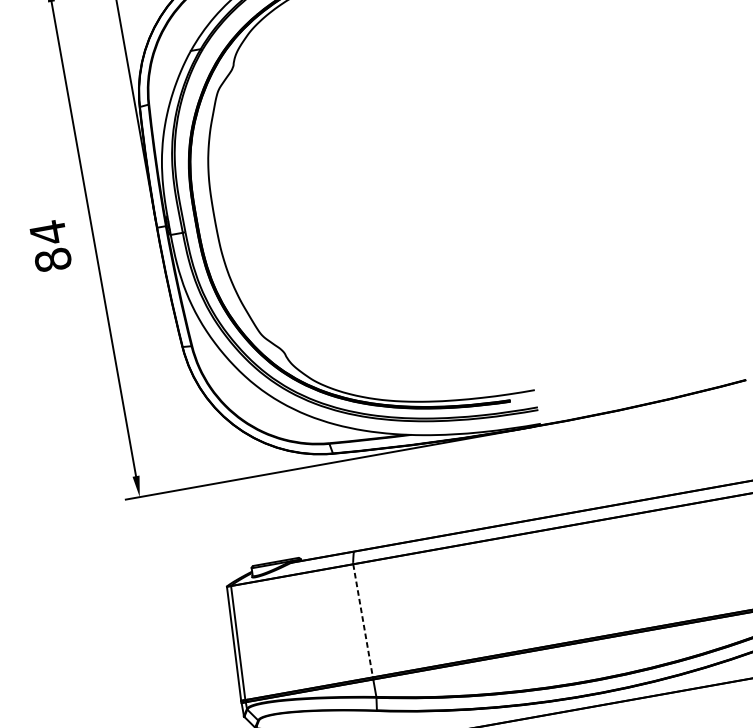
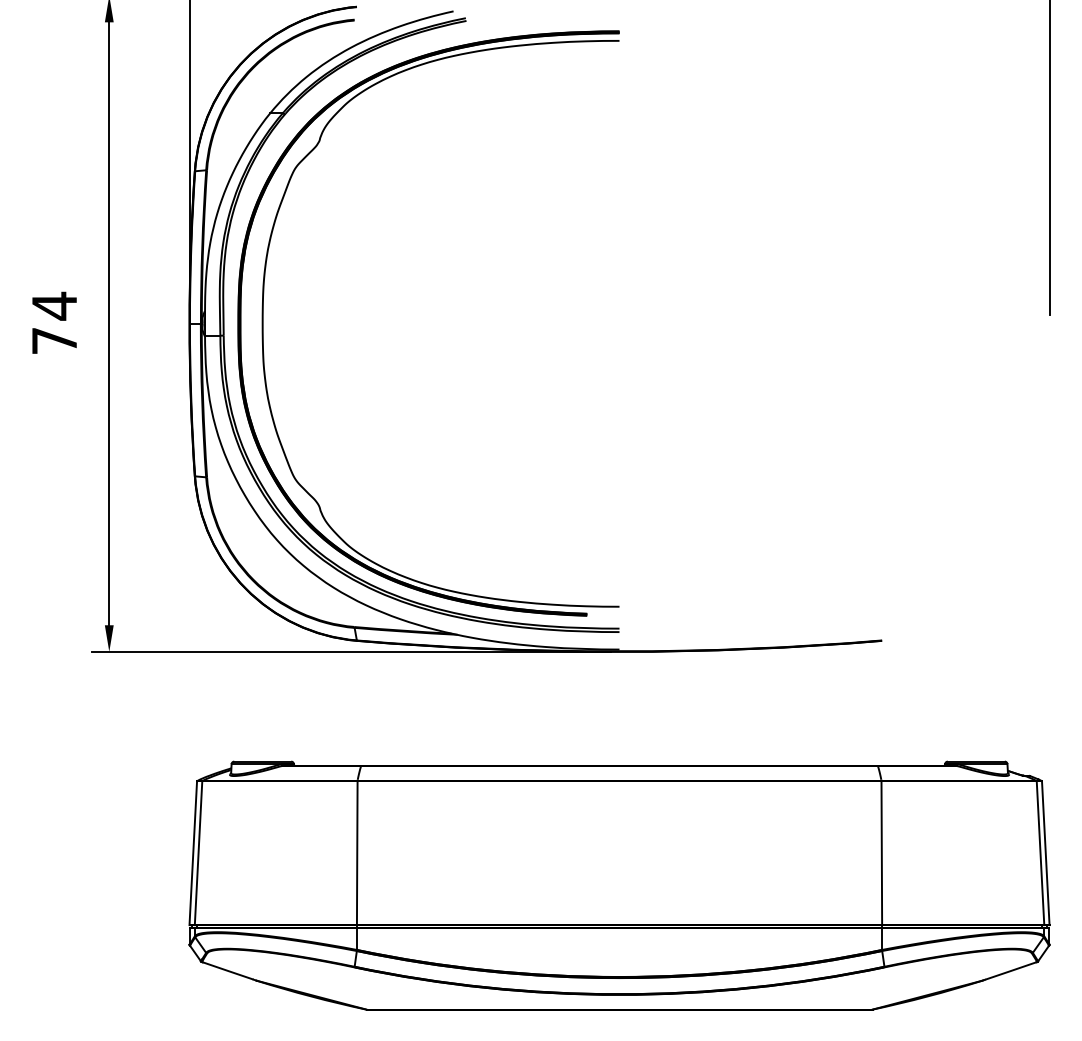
text: (53, 259) -> (54, 340), 84 -> 74
line: (363, 620) -> (357, 853), dashed -> solid

